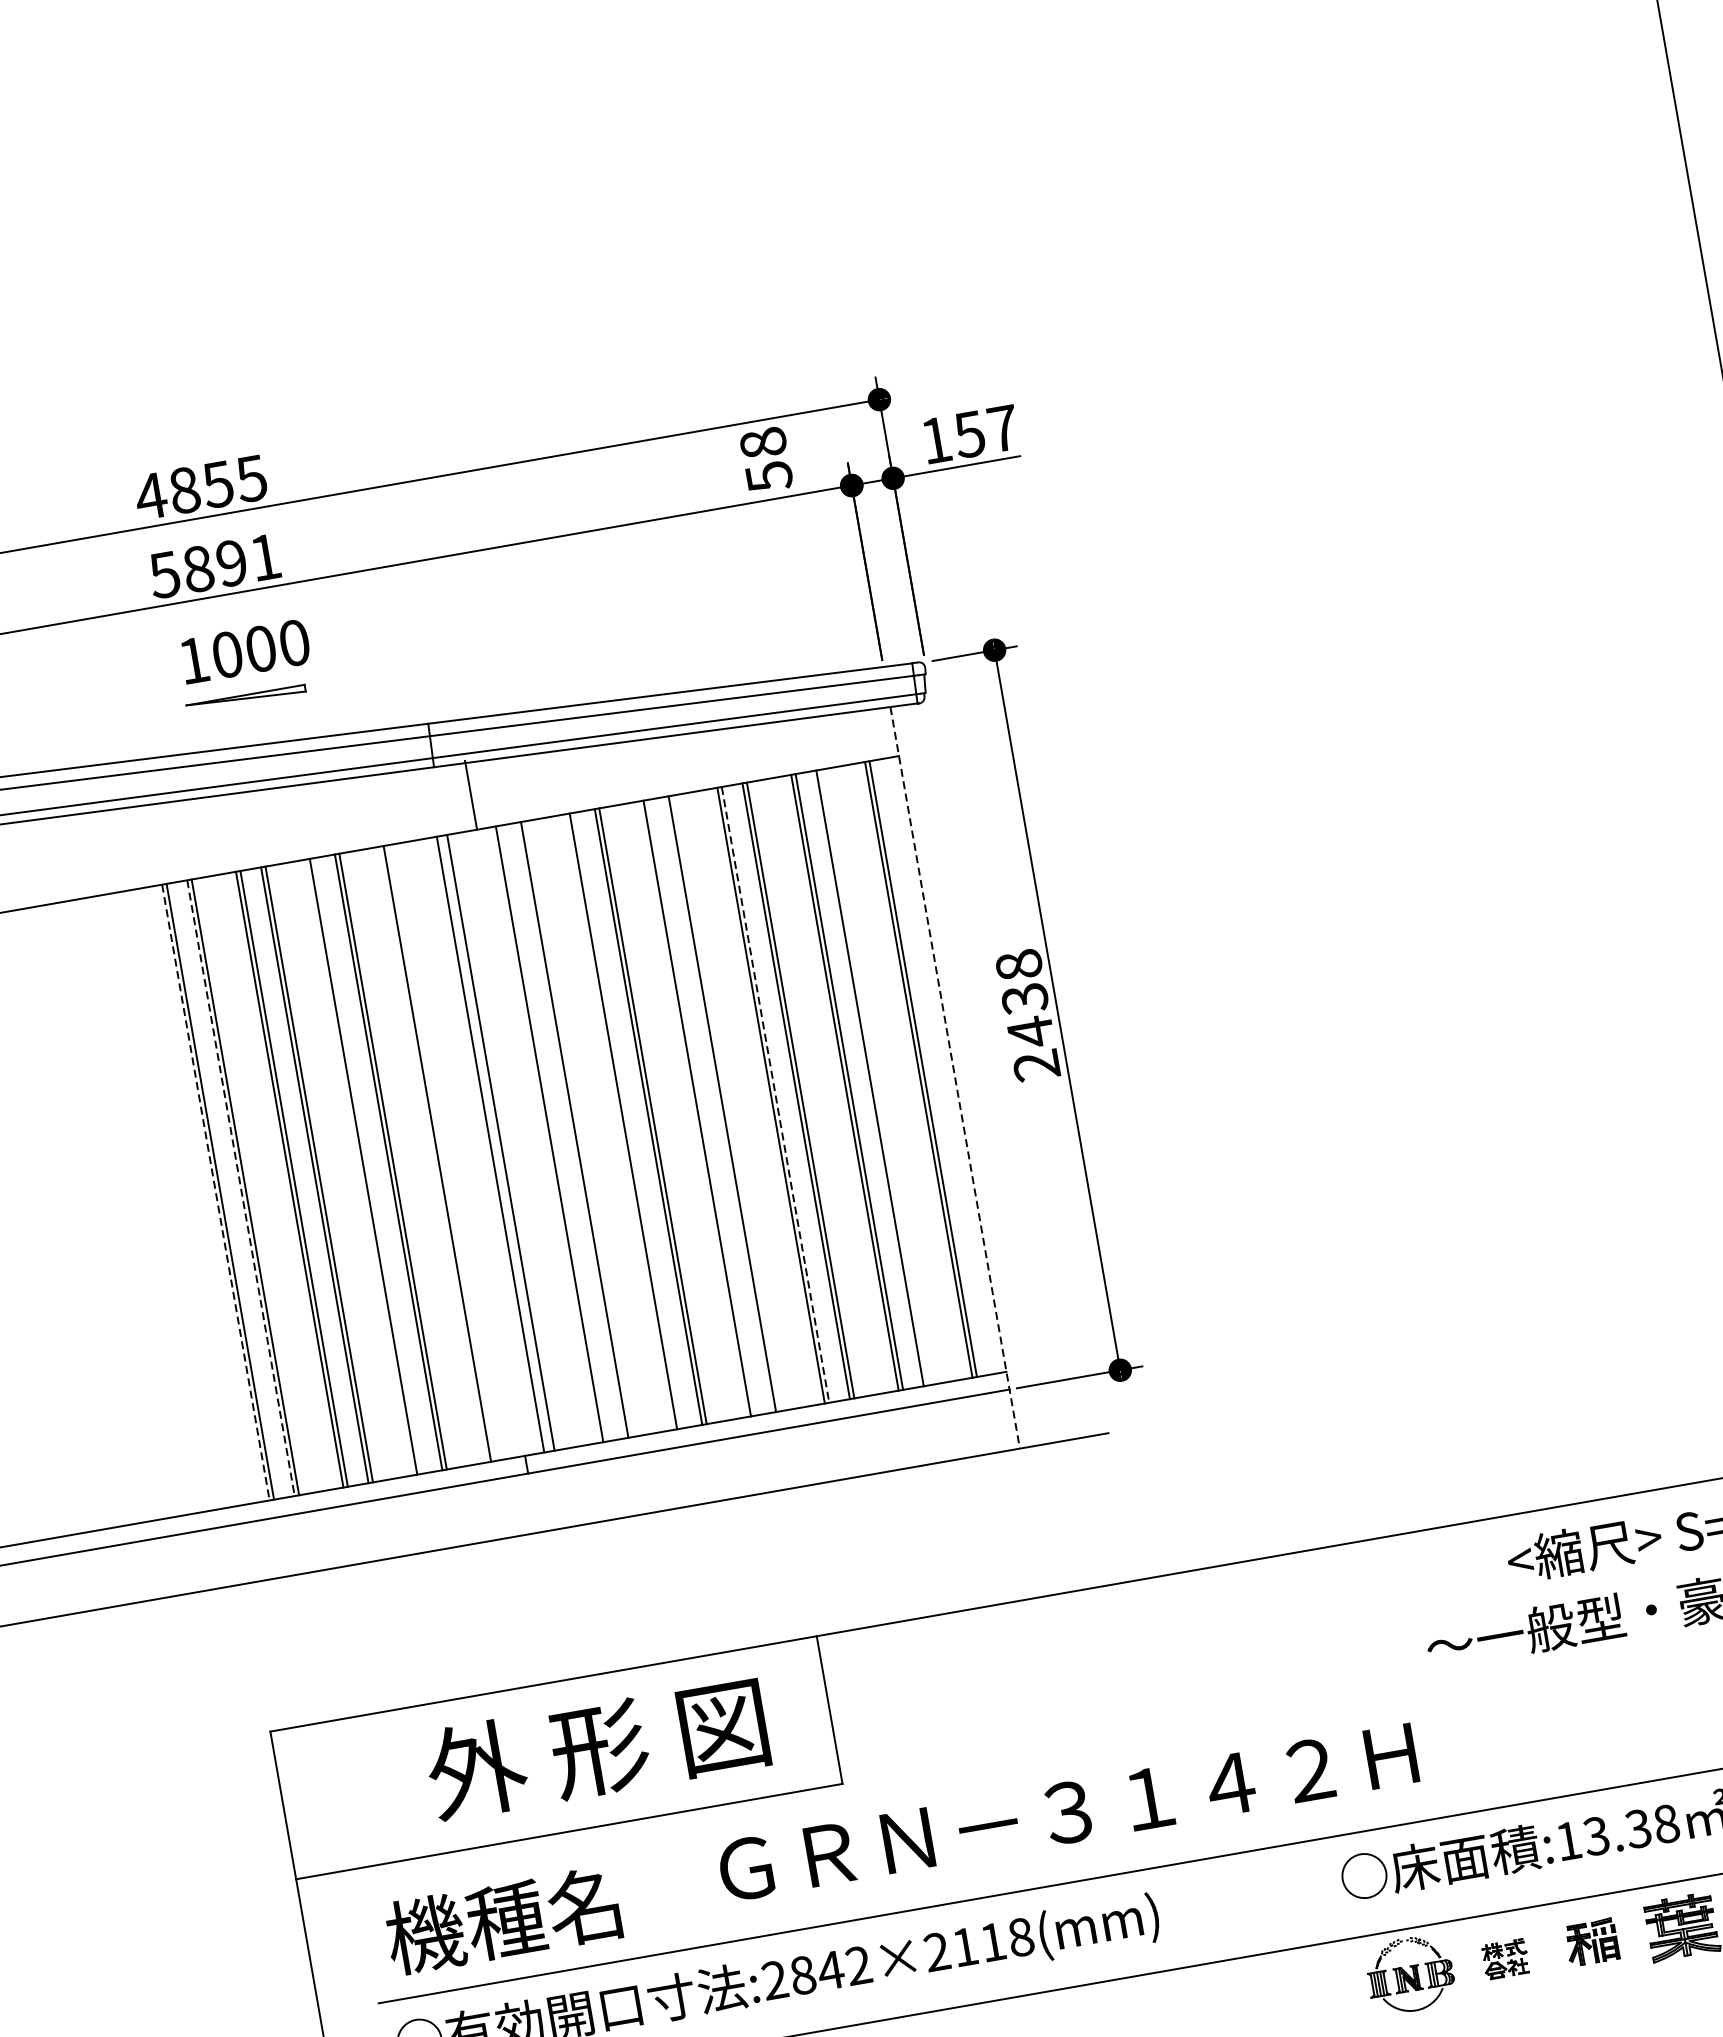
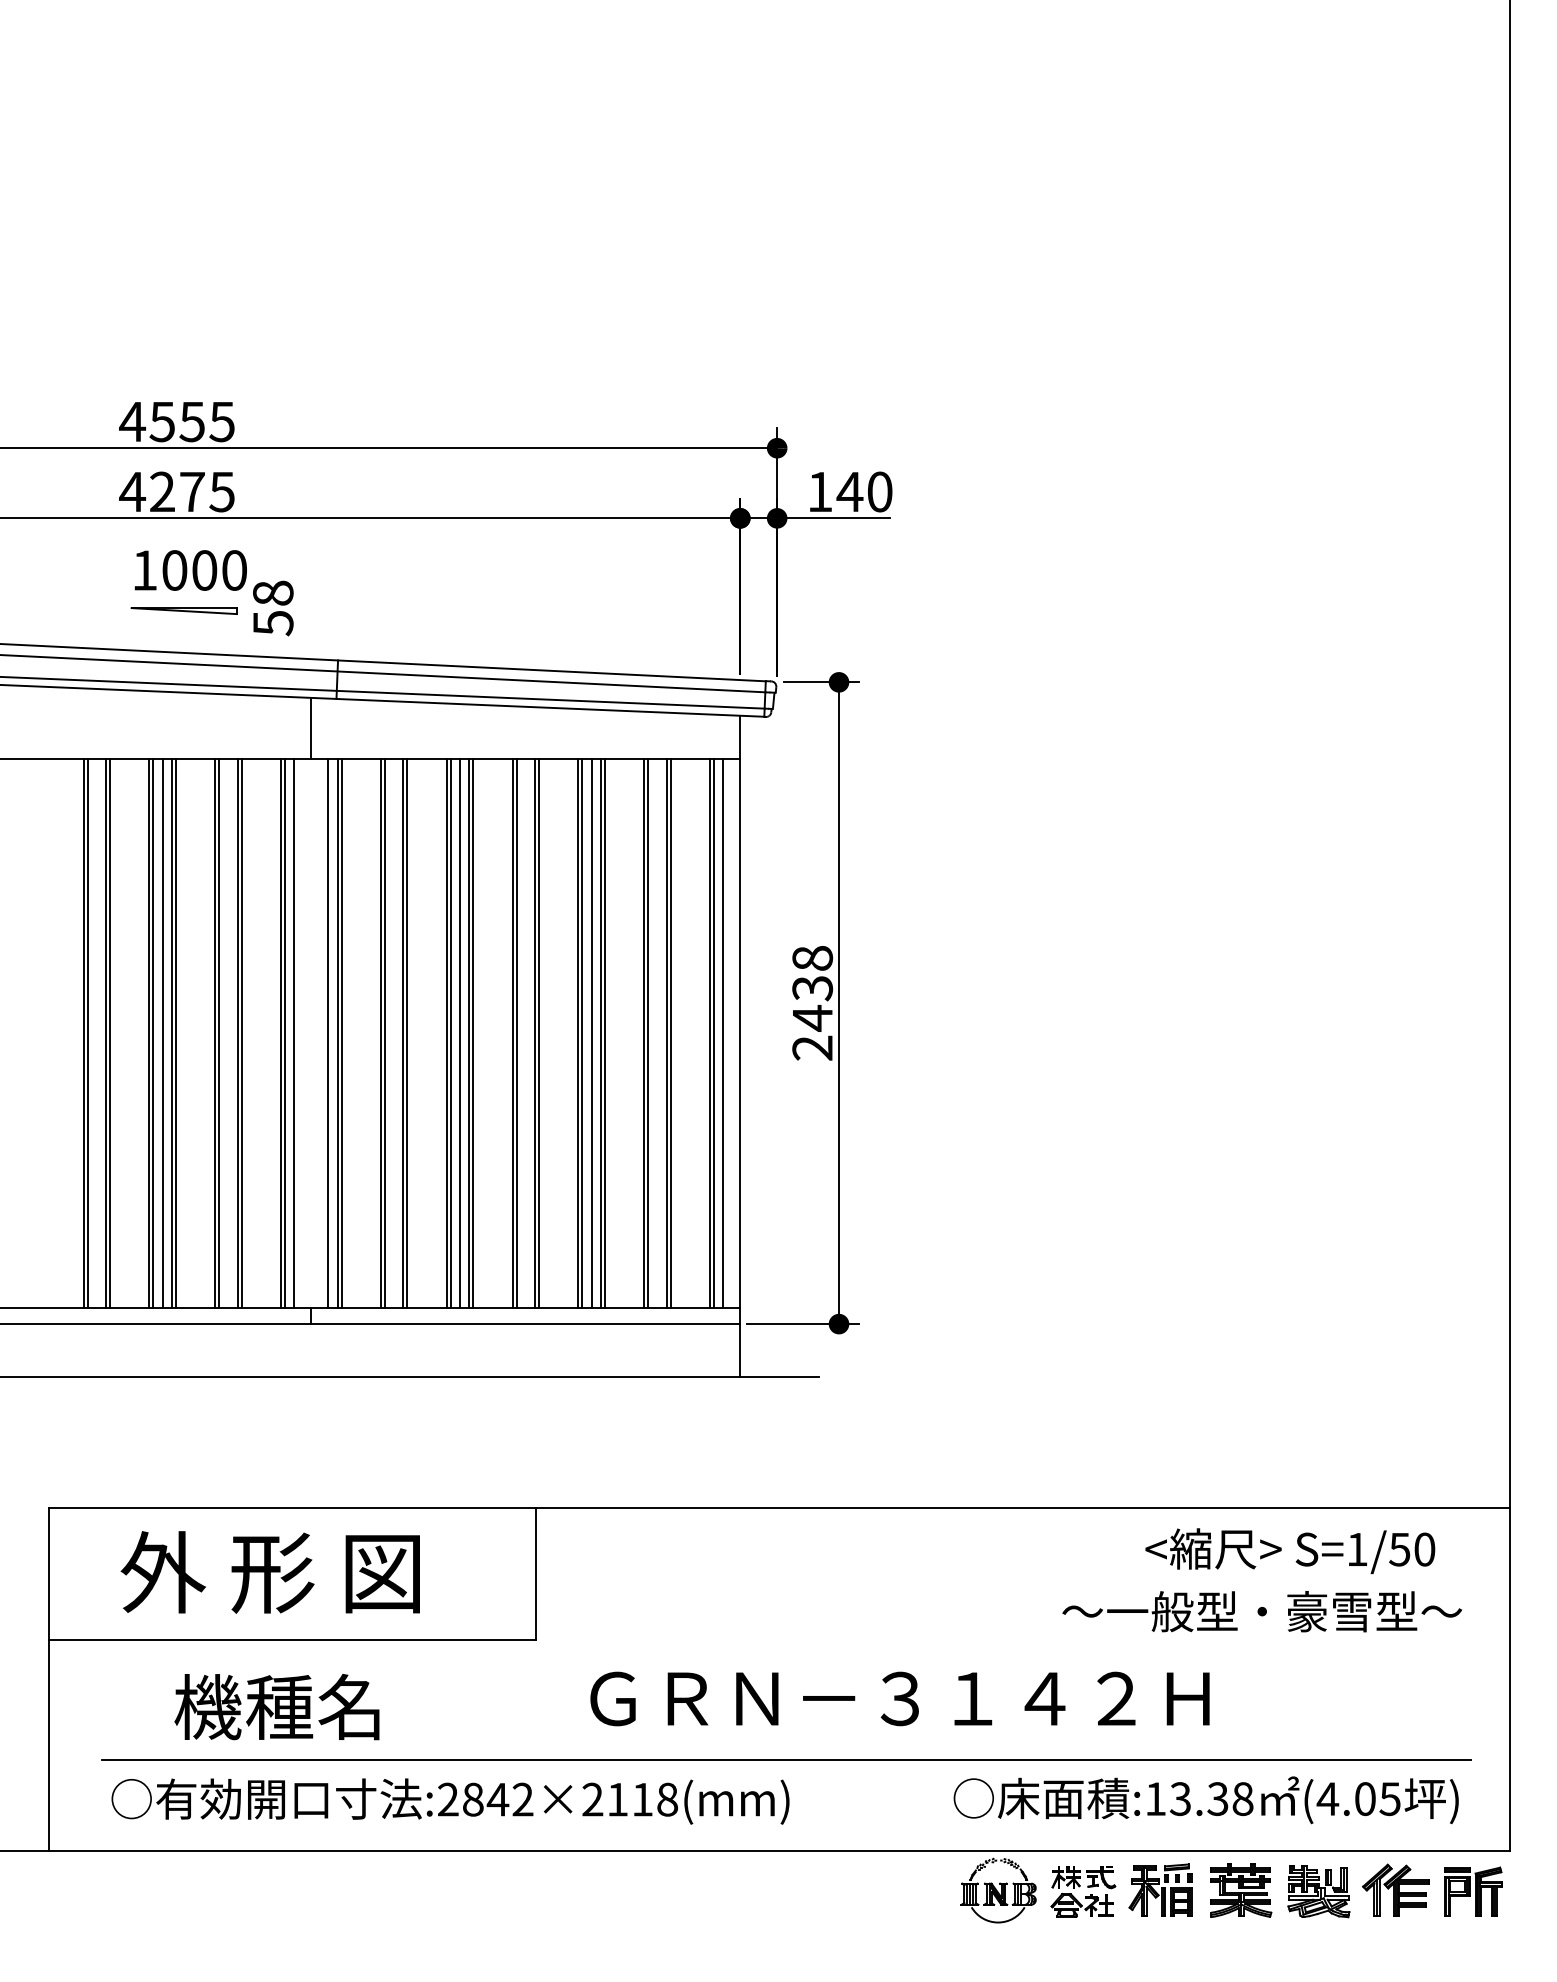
text: (985, 431) -> (864, 491), 157 -> 140
text: (766, 460) -> (273, 608), moved
text: (184, 490) -> (162, 421), 4855 -> 4555
text: (213, 565) -> (176, 491), 5891 -> 4275
line: (471, 794) -> (311, 728), moved
line: (933, 1066) -> (723, 1033), added
line: (874, 1077) -> (670, 1033), added
line: (955, 1078) -> (740, 1046), dashed -> solid
line: (785, 1092) -> (591, 1033), added
line: (775, 1095) -> (582, 1034), dashed -> solid
line: (726, 1103) -> (538, 1033), added
line: (701, 1107) -> (516, 1033), added
line: (637, 1118) -> (459, 1033), added
line: (627, 1120) -> (450, 1033), added
line: (579, 1128) -> (407, 1033), added
line: (553, 1133) -> (384, 1033), added
line: (505, 1141) -> (341, 1033), added
line: (452, 1150) -> (294, 1033), added
line: (441, 1152) -> (284, 1033), added
line: (368, 1165) -> (219, 1033), added
line: (304, 1176) -> (162, 1033), added
line: (240, 1188) -> (105, 1034), dashed -> solid
line: (215, 1193) -> (83, 1034), dashed -> solid
text: (596, 1748) -> (269, 1572), moved
text: (1067, 1812) -> (899, 1698), moved
text: (502, 1921) -> (276, 1707), moved
part: (1591, 1941) -> (1160, 1889), size x1.43
part: (1505, 1958) -> (1083, 1891), size x1.67

